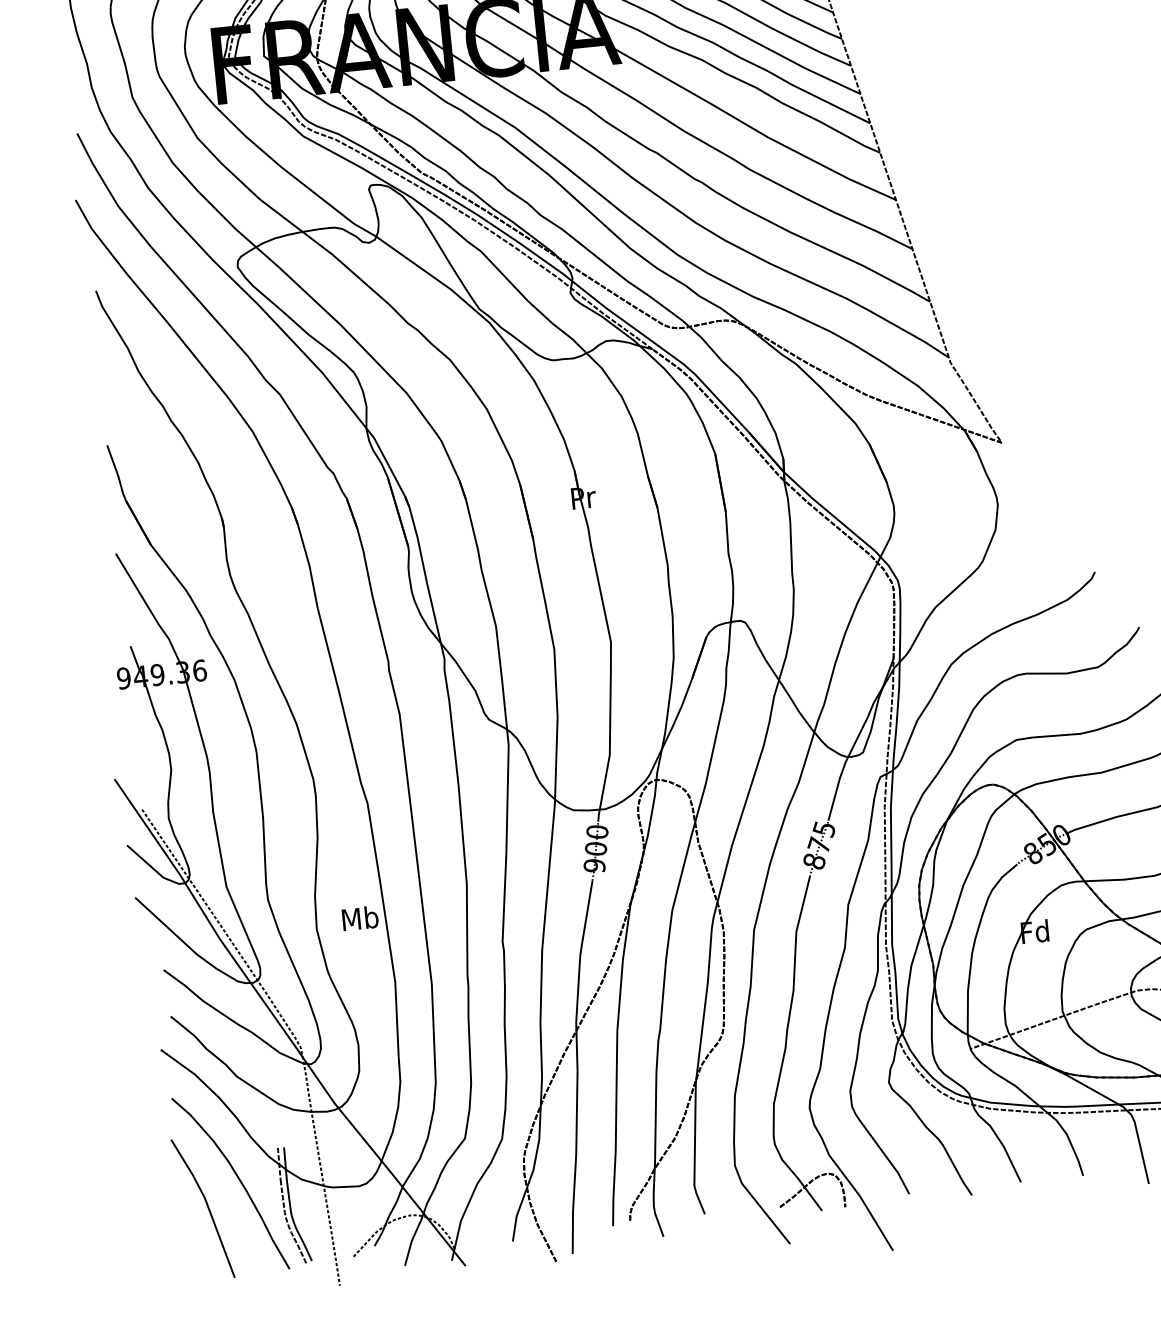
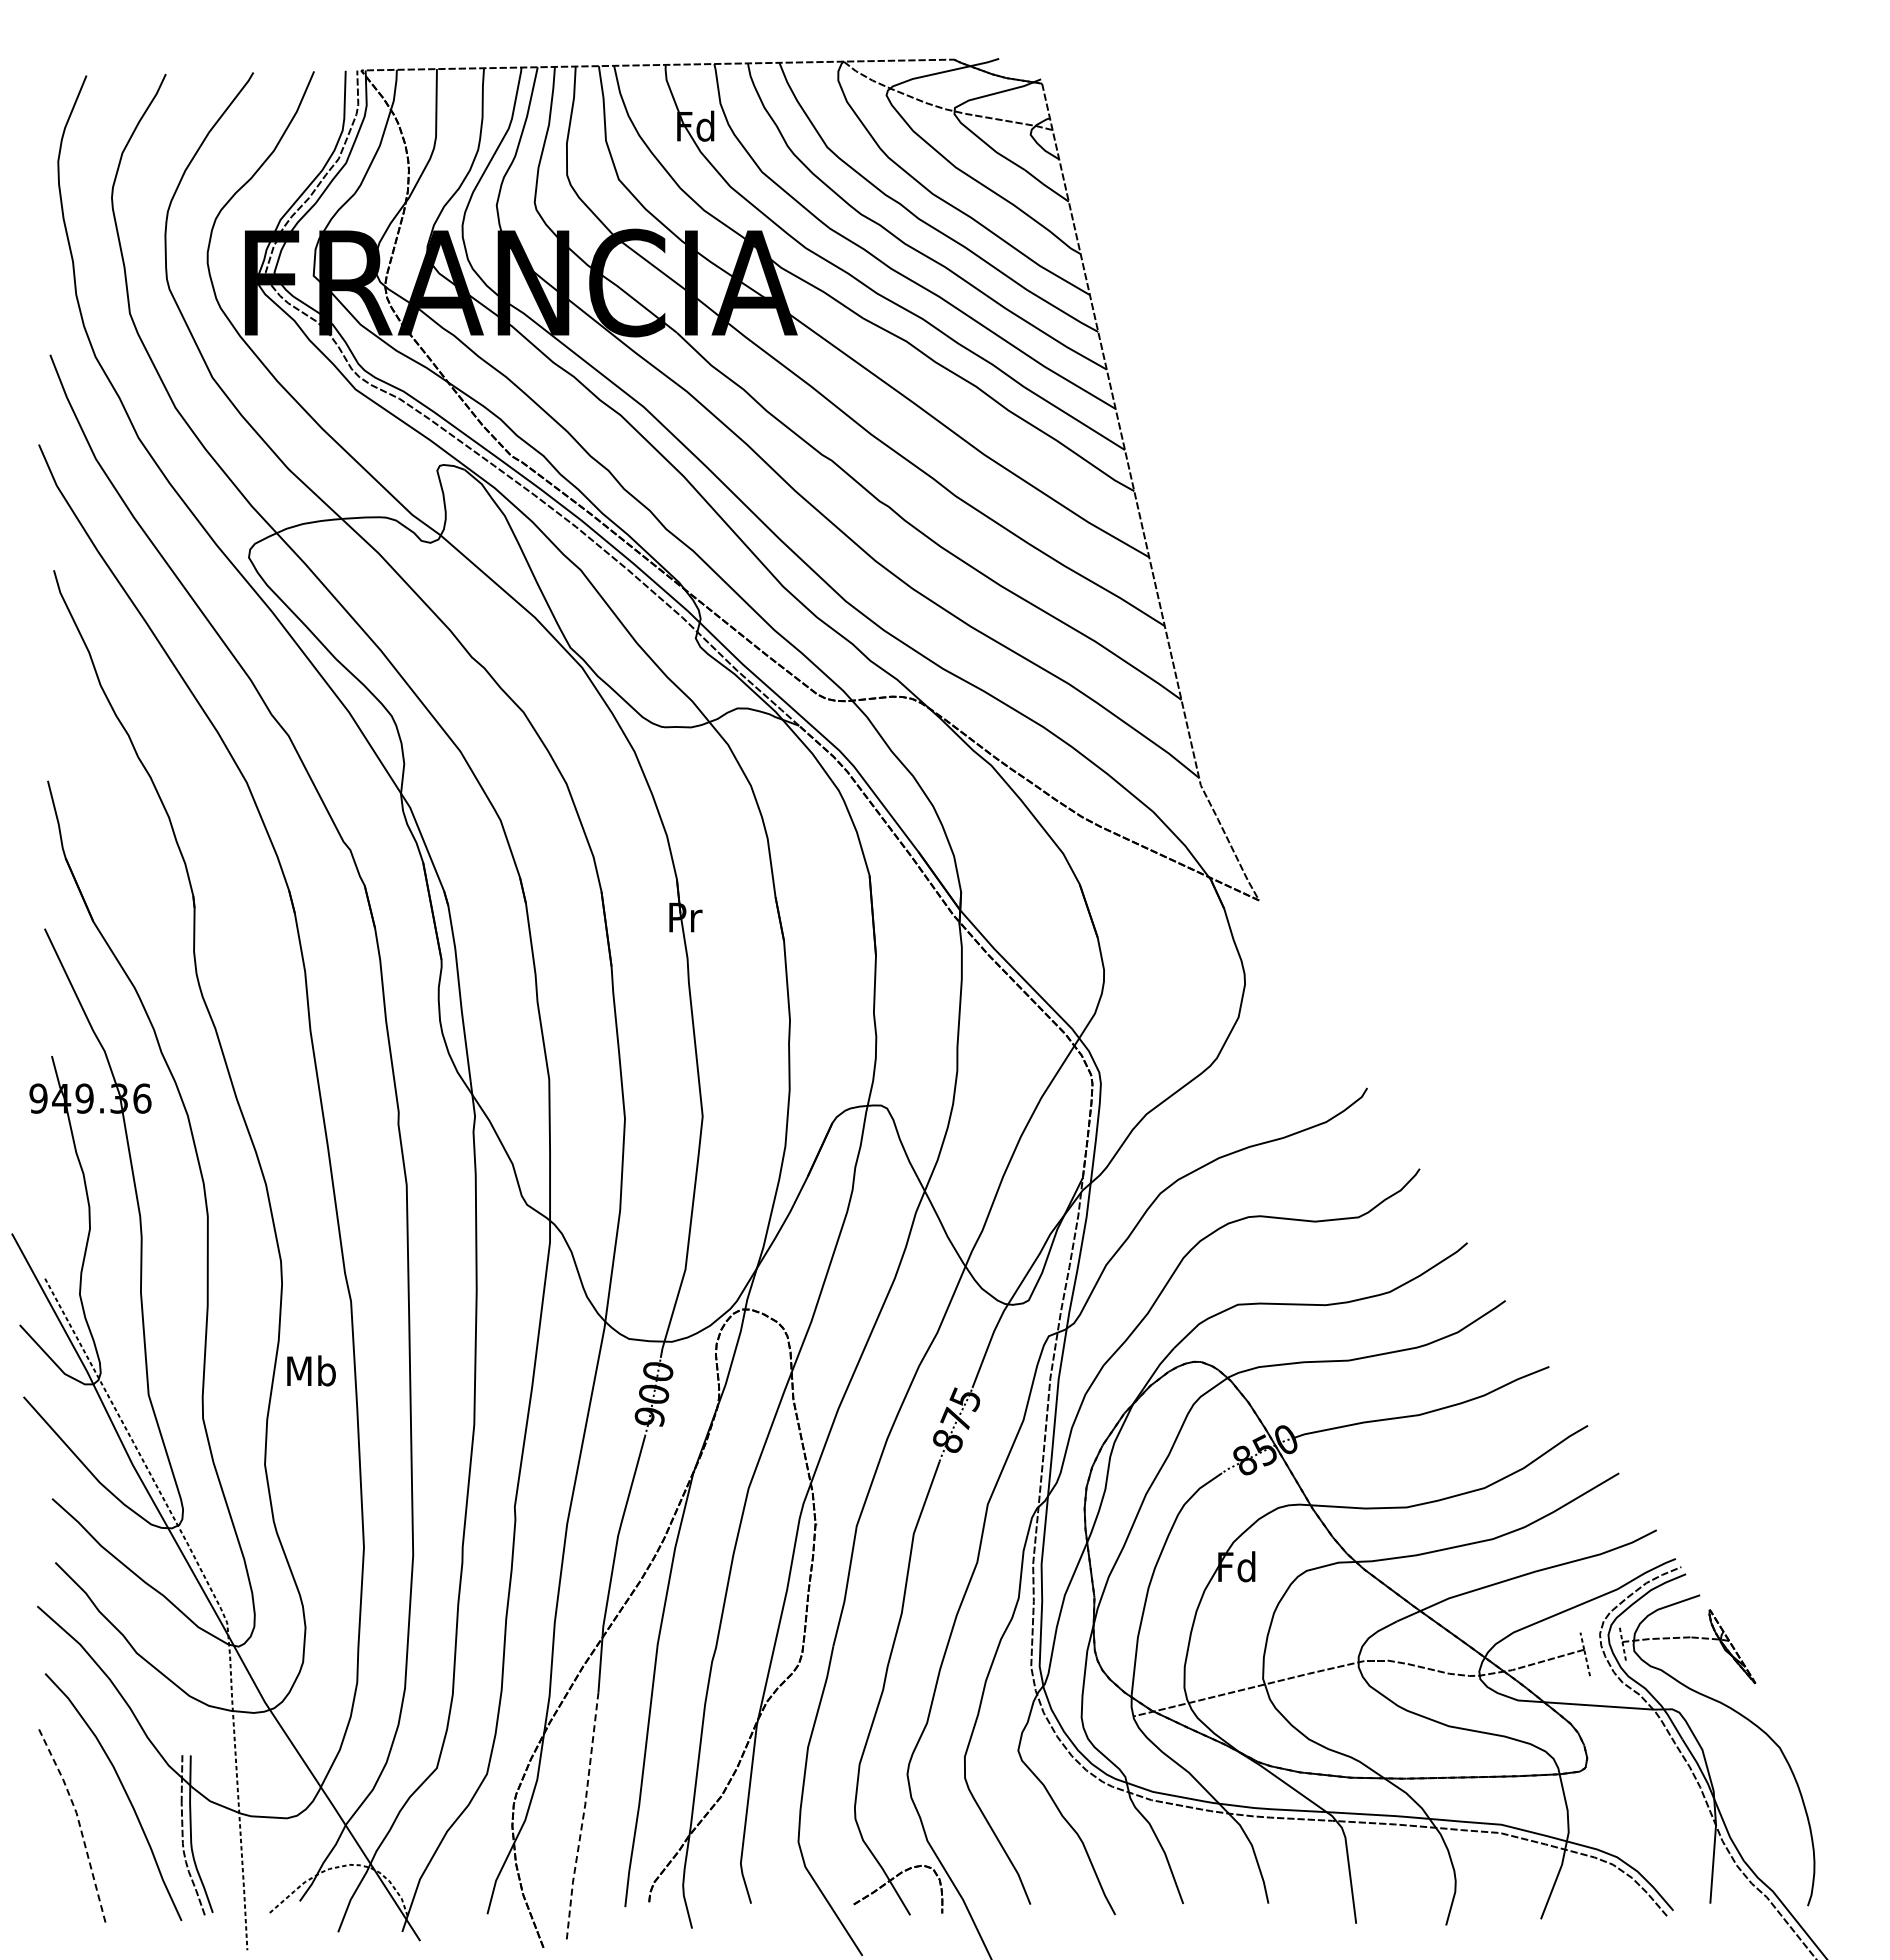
text: (360, 918) -> (311, 1370), moved
line: (575, 1162) -> (583, 1815), solid -> dashed
line: (207, 1205) -> (79, 1823), solid -> dashed

